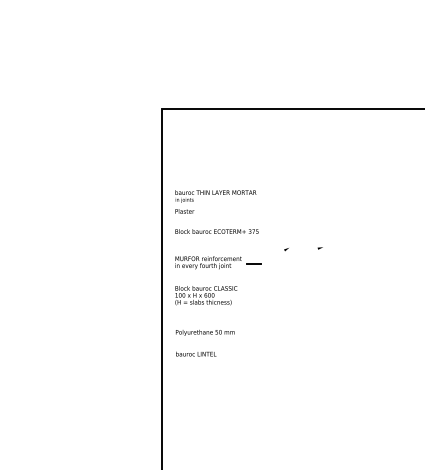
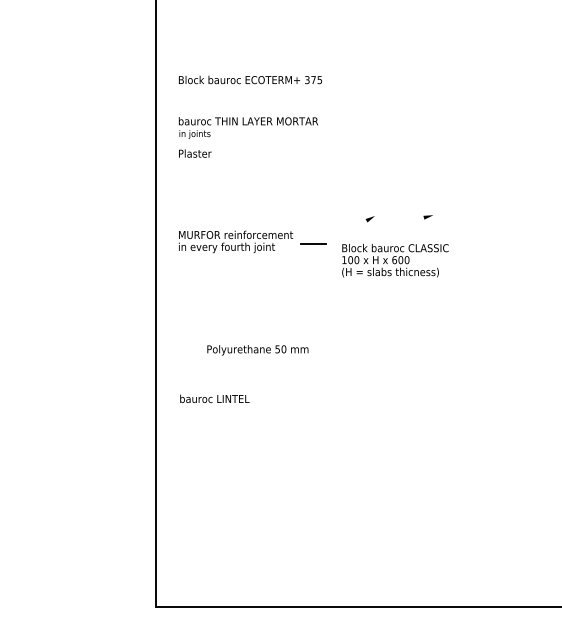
text: (216, 231) -> (249, 79), moved
text: (206, 295) -> (395, 260), moved
text: (205, 332) -> (258, 349), moved

